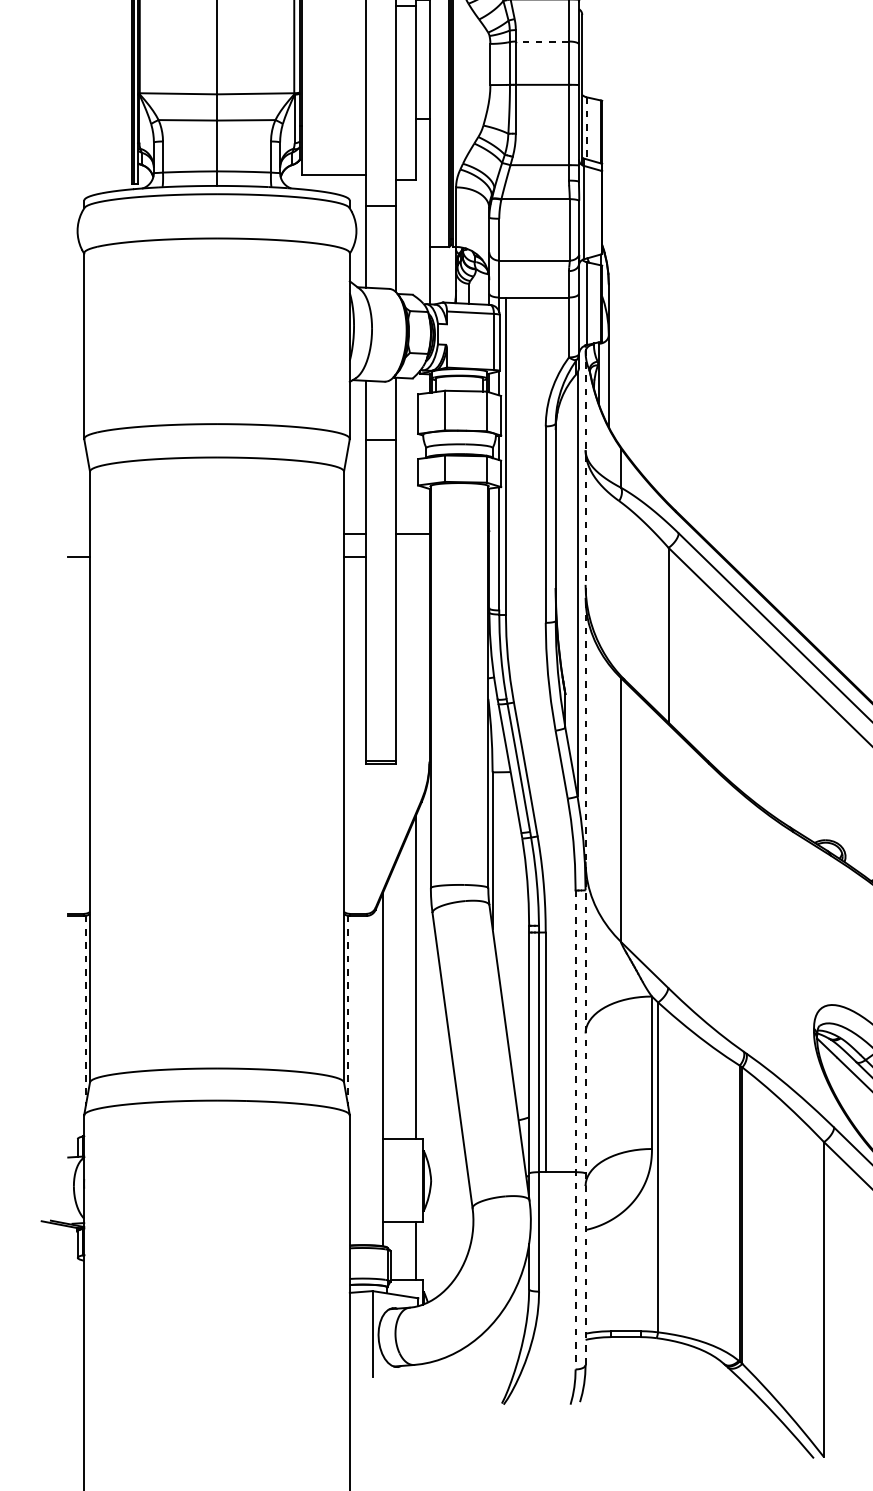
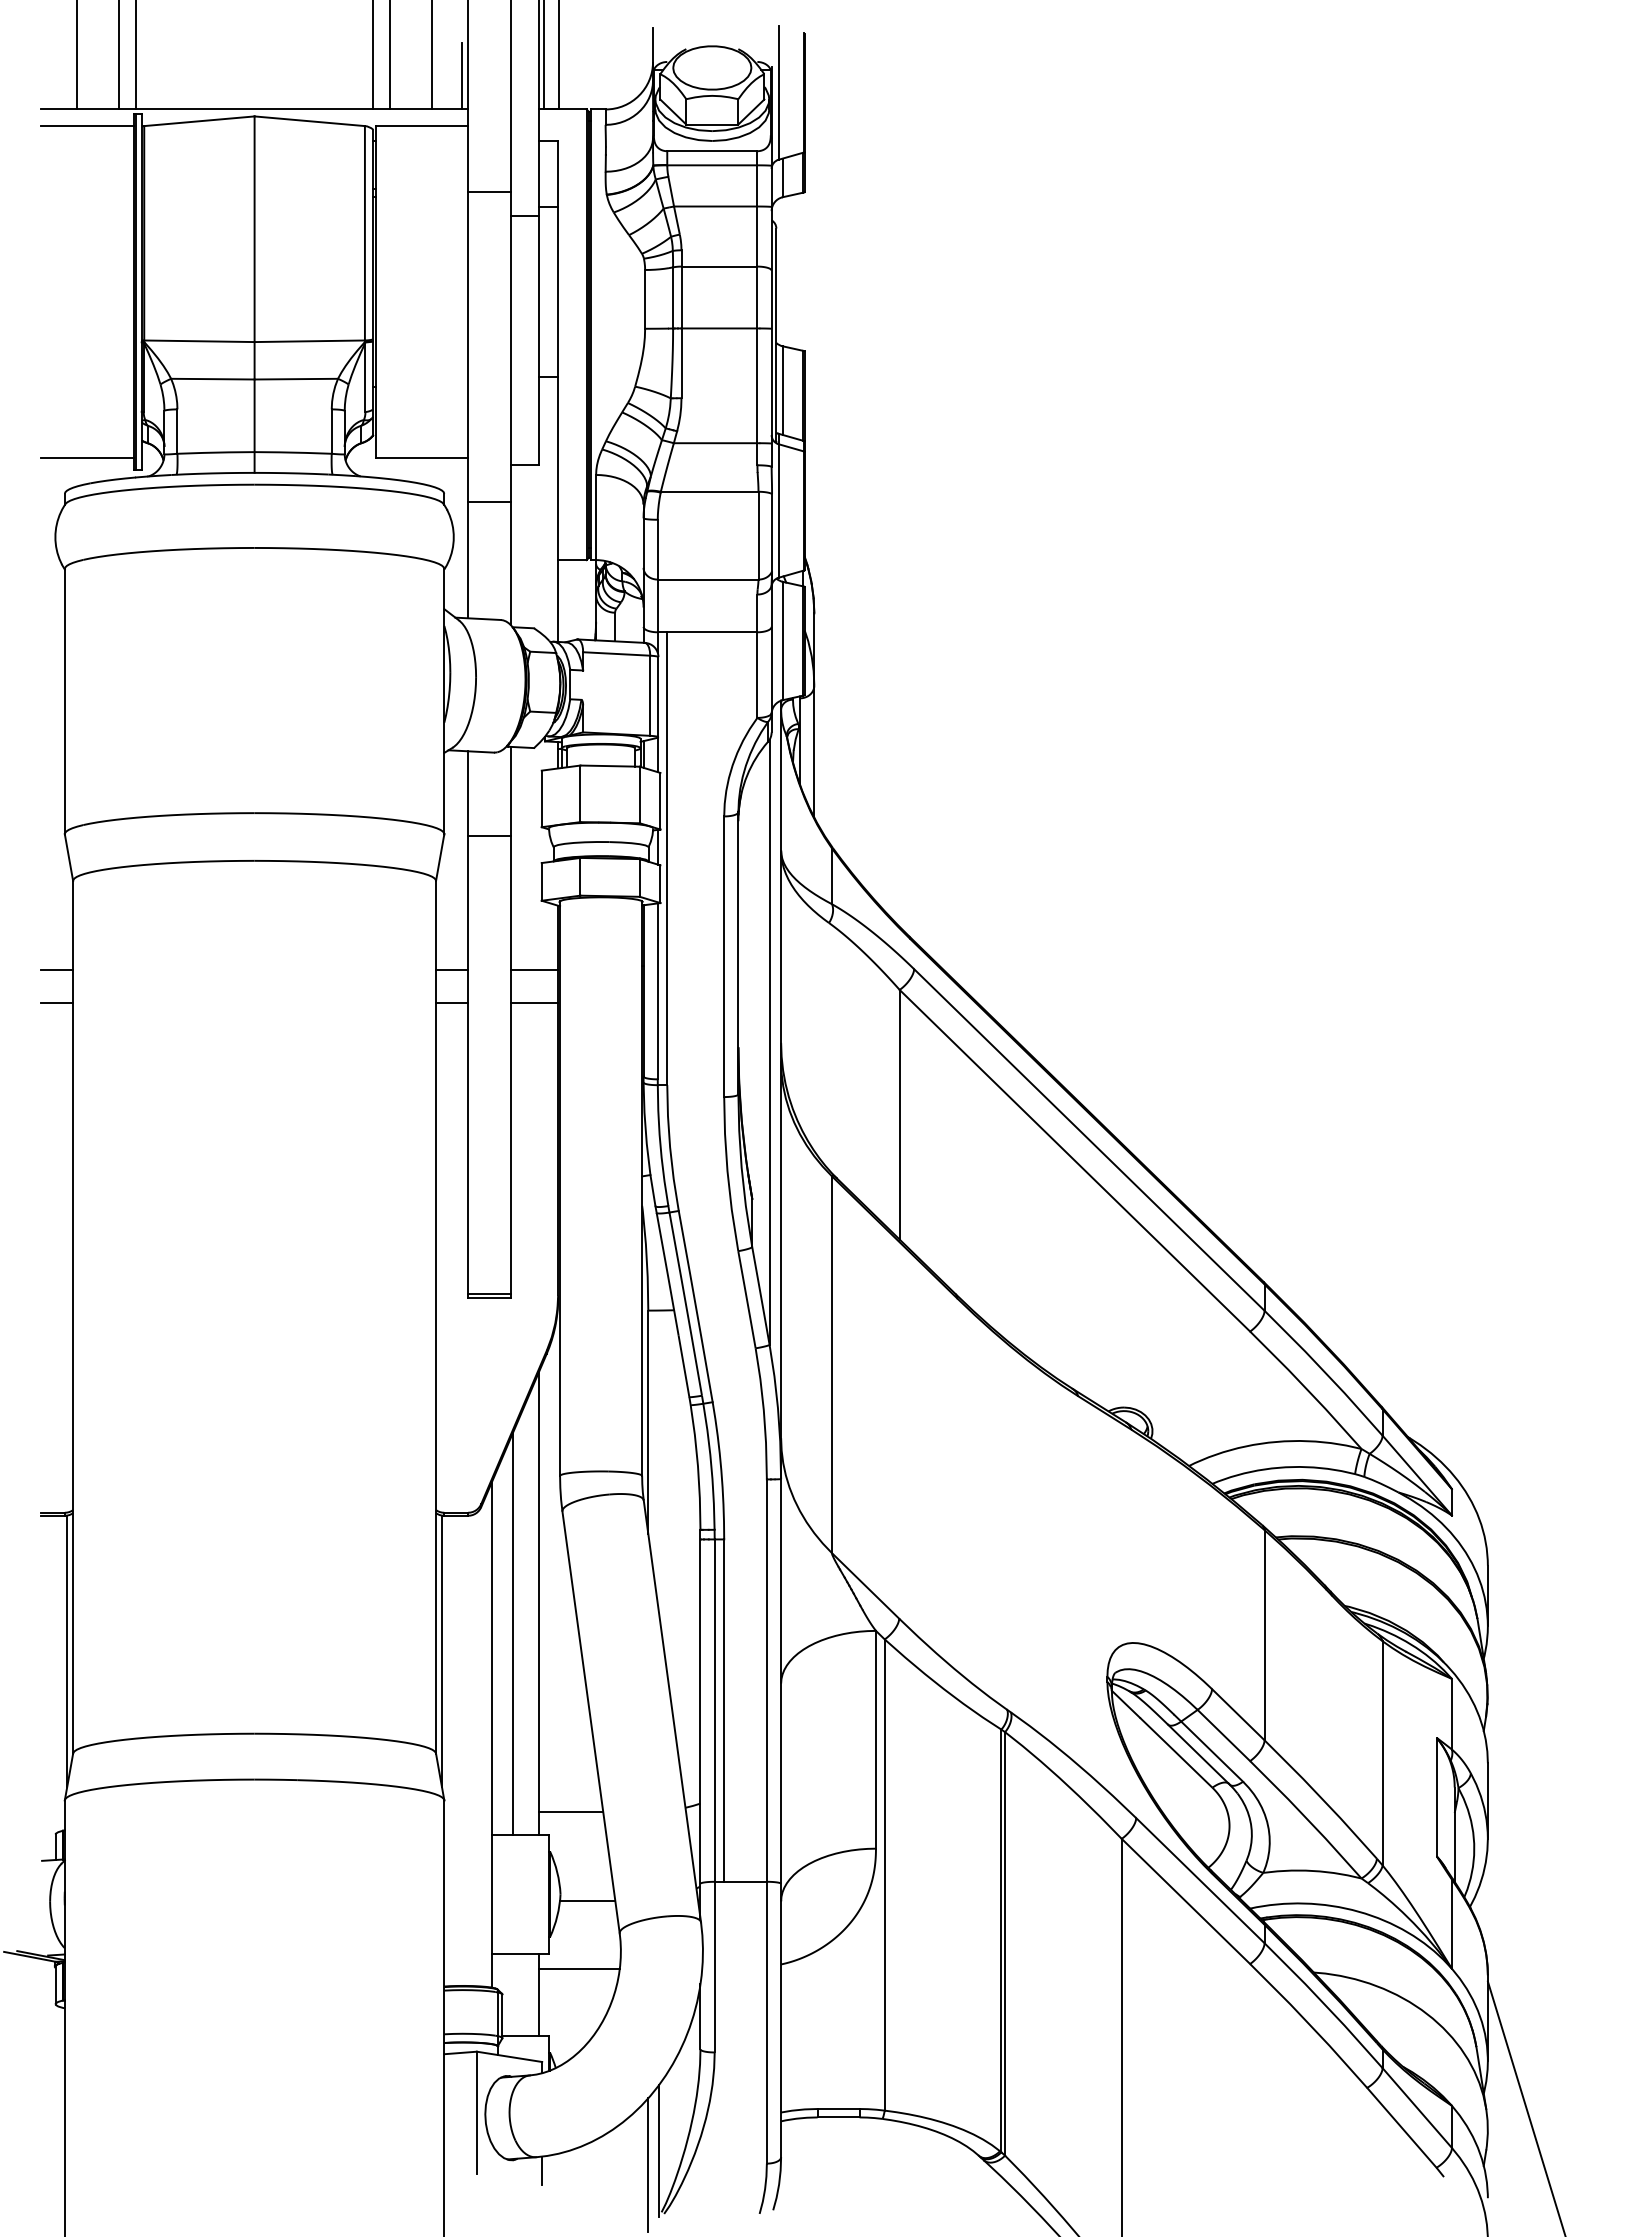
line: (542, 41) -> (719, 266), dashed -> solid
line: (586, 128) -> (782, 391), dashed -> solid
line: (100, 175) -> (87, 457), added
line: (79, 533) -> (57, 969), added
line: (412, 556) -> (534, 1002), added
line: (585, 855) -> (781, 1429), dashed -> solid
line: (398, 998) -> (513, 1633), added
line: (86, 1010) -> (67, 1651), dashed -> solid
line: (347, 1010) -> (441, 1651), dashed -> solid
line: (438, 1122) -> (571, 1811), added
line: (575, 1130) -> (766, 1822), dashed -> solid
line: (450, 1185) -> (587, 1901), added
line: (444, 1232) -> (579, 1968), added
line: (499, 1360) -> (658, 2150), added
line: (492, 1370) -> (648, 2164), added
line: (418, 1374) -> (542, 2170), added

